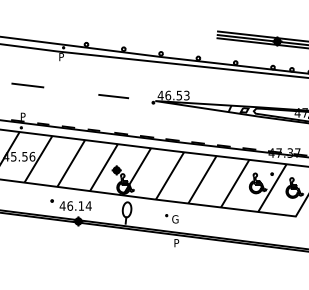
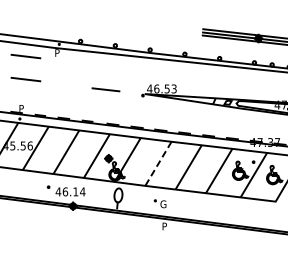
line: (27, 60) -> (25, 56), added
line: (170, 175) -> (158, 163), solid -> dashed

